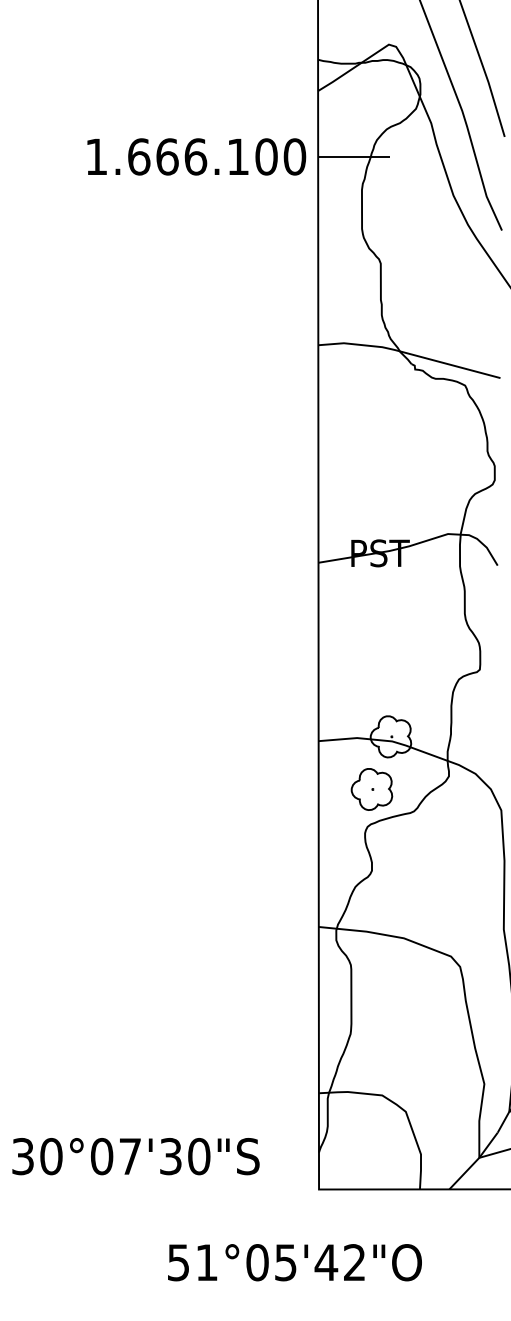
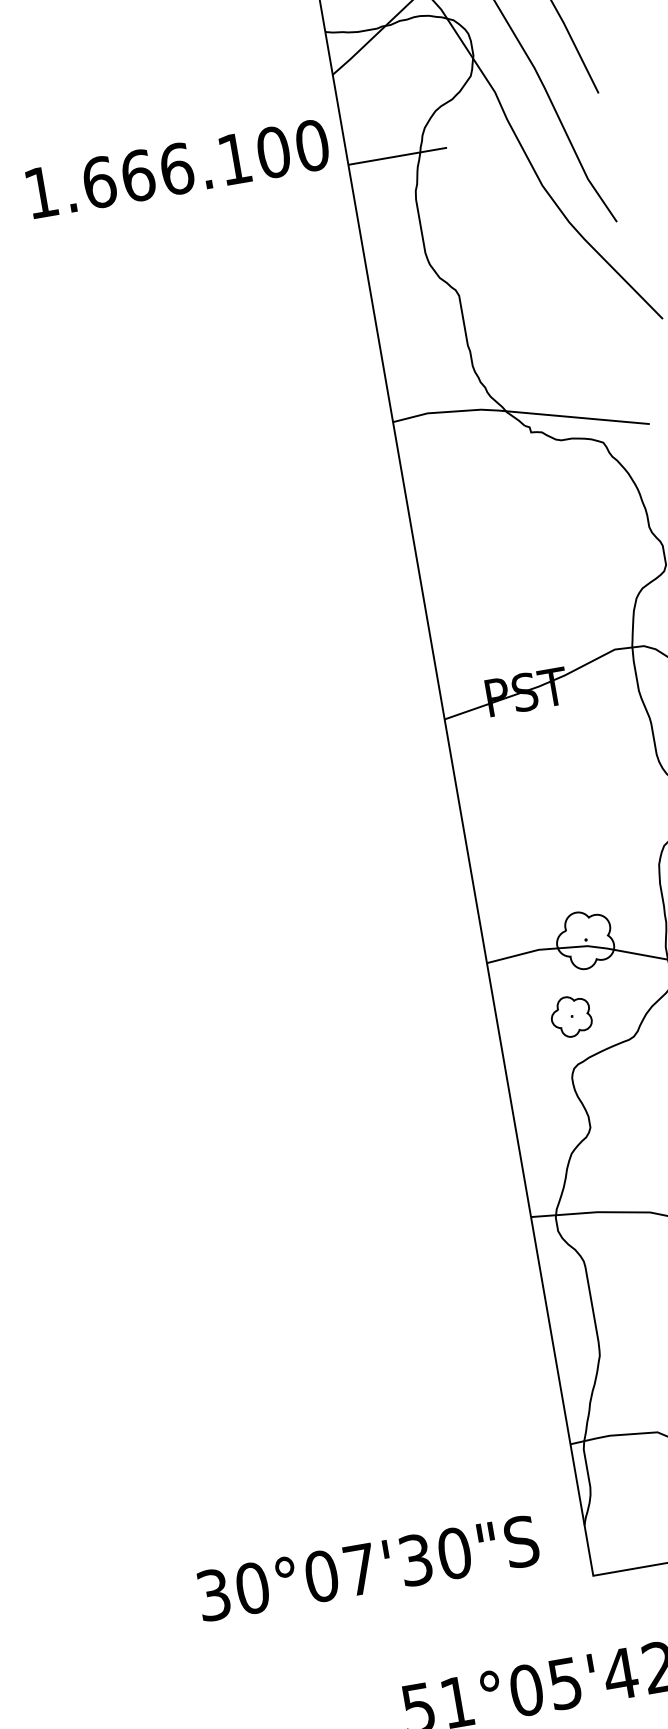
text: (196, 156) -> (177, 168), moved
part: (371, 789) -> (570, 1016), size x0.7
text: (135, 1156) -> (367, 1568), moved

